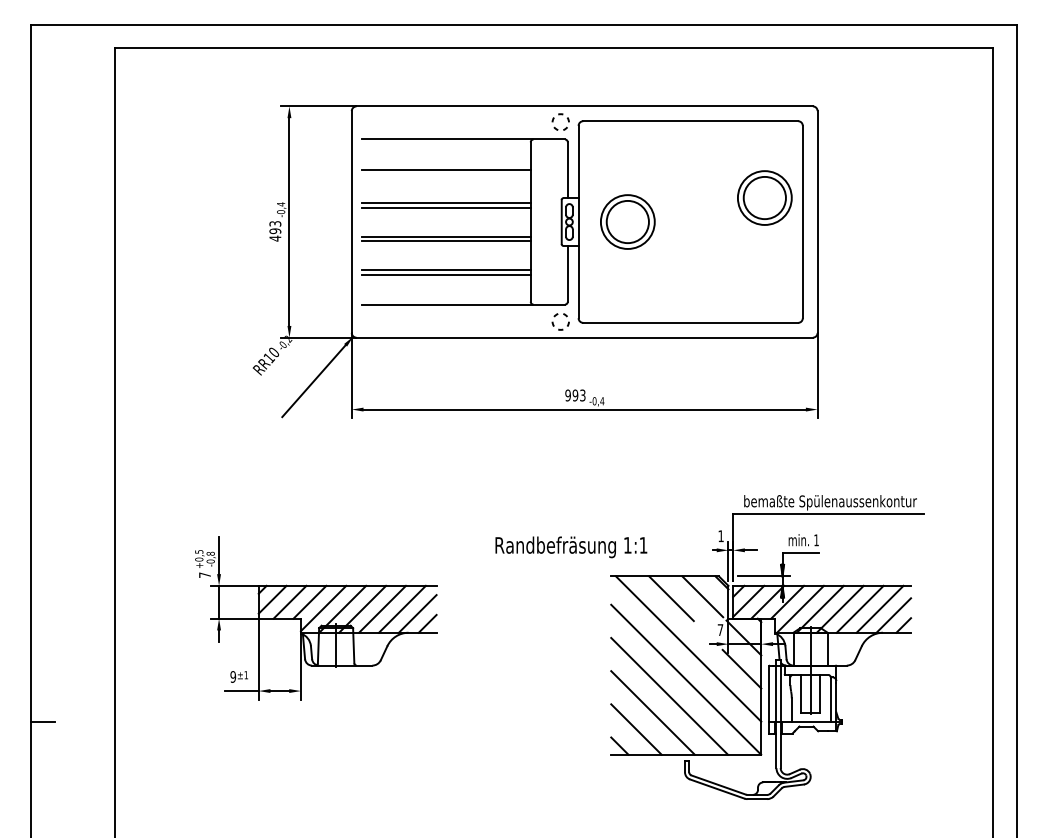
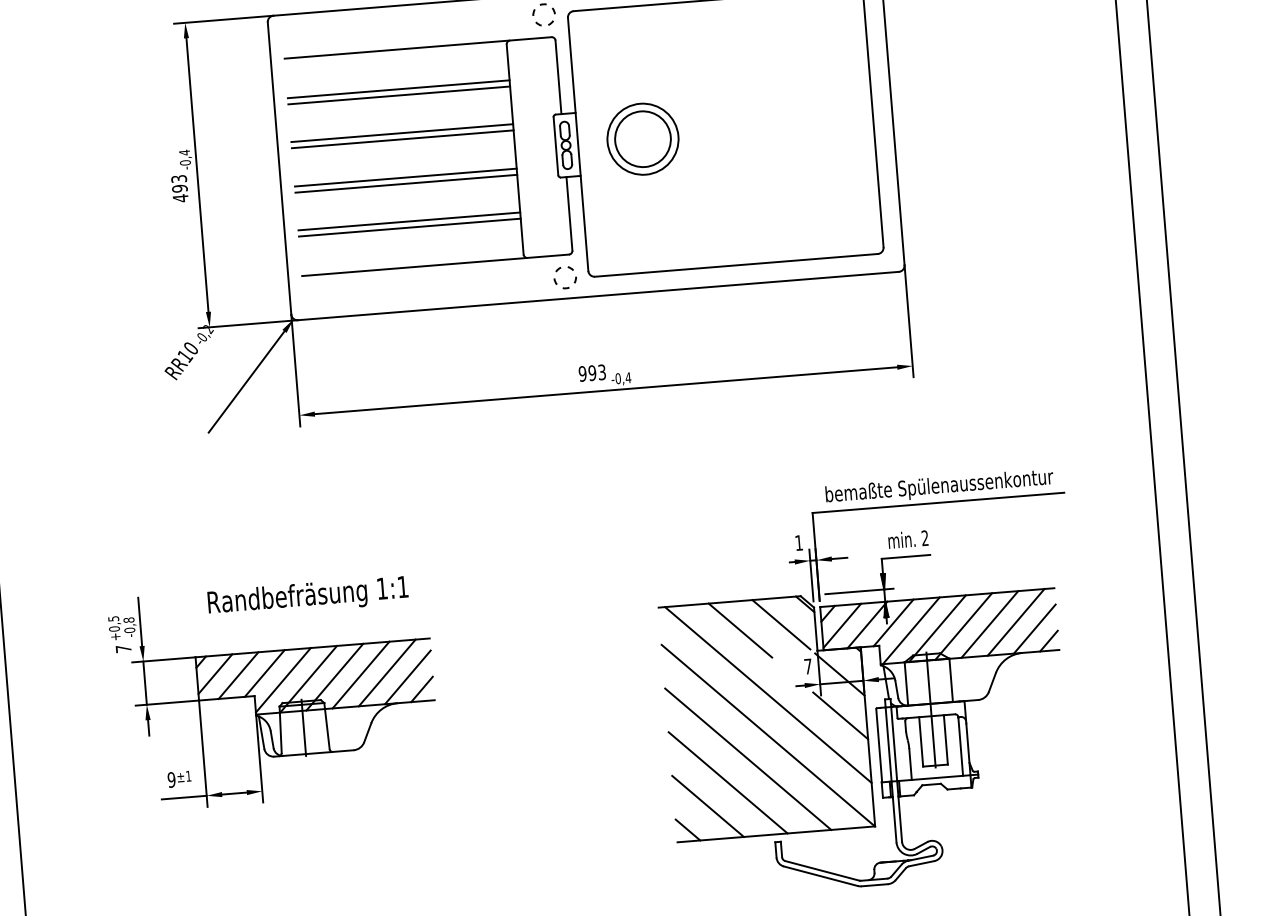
line: (446, 174) -> (399, 95), added
part: (764, 197) -> (820, 92), removed
text: (816, 540) -> (925, 538), 1 -> 2
text: (571, 547) -> (308, 597), moved

